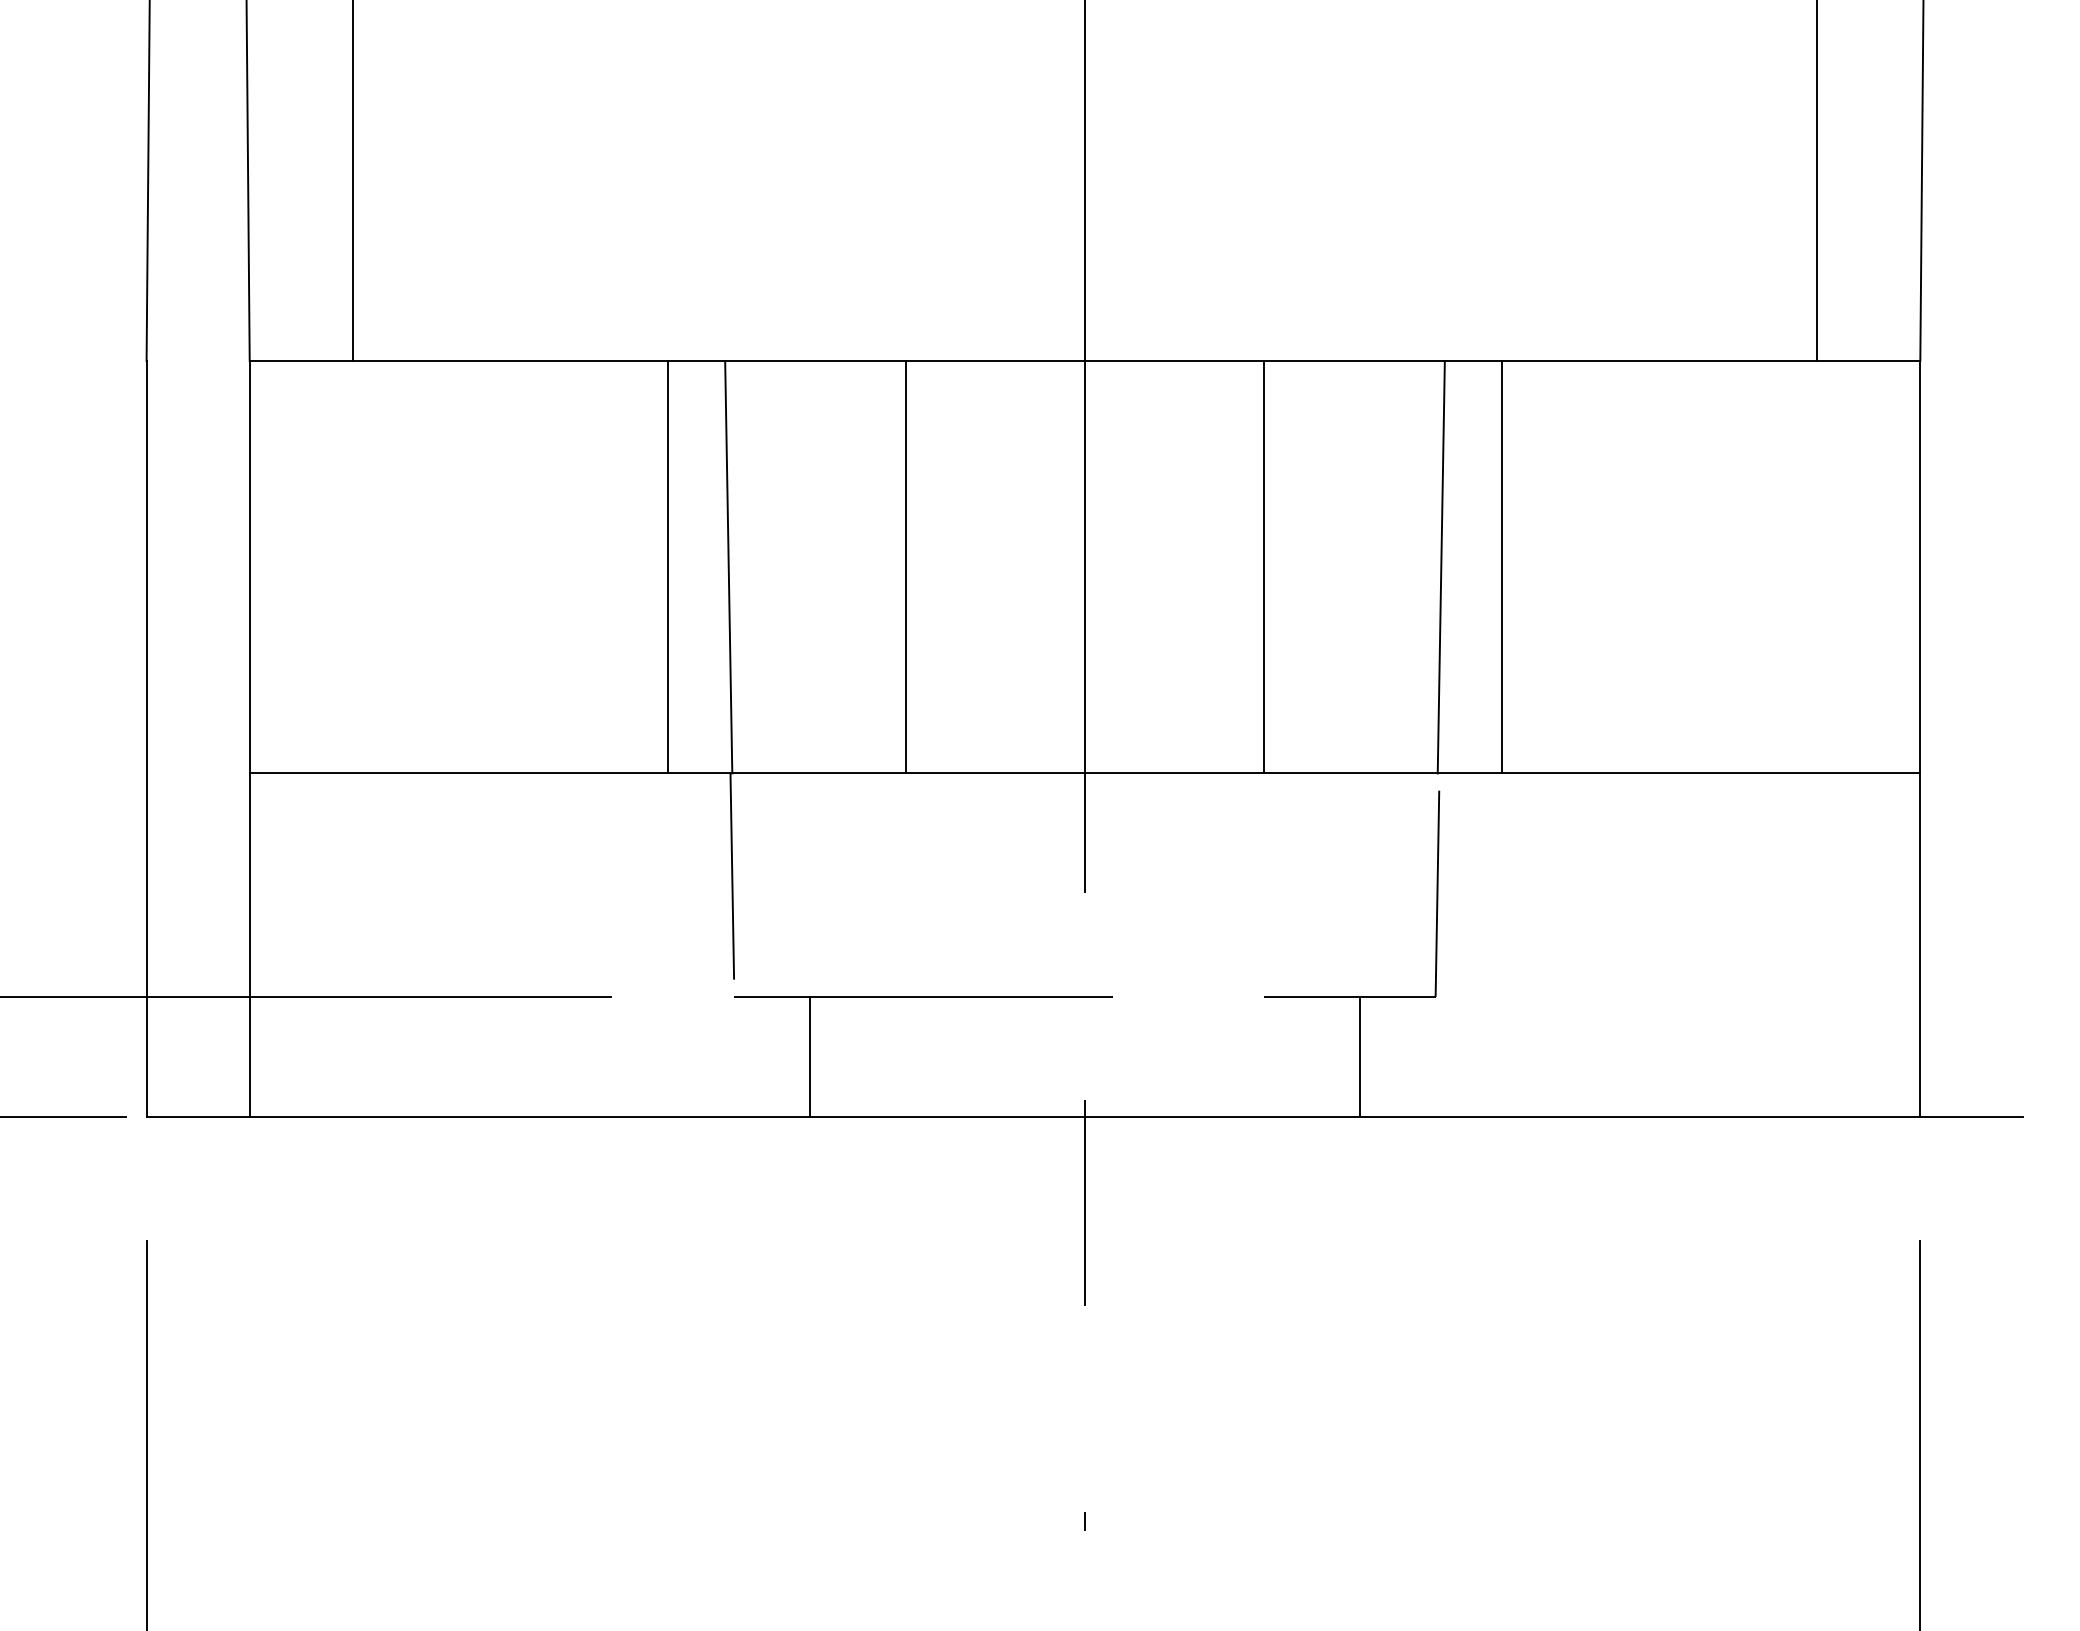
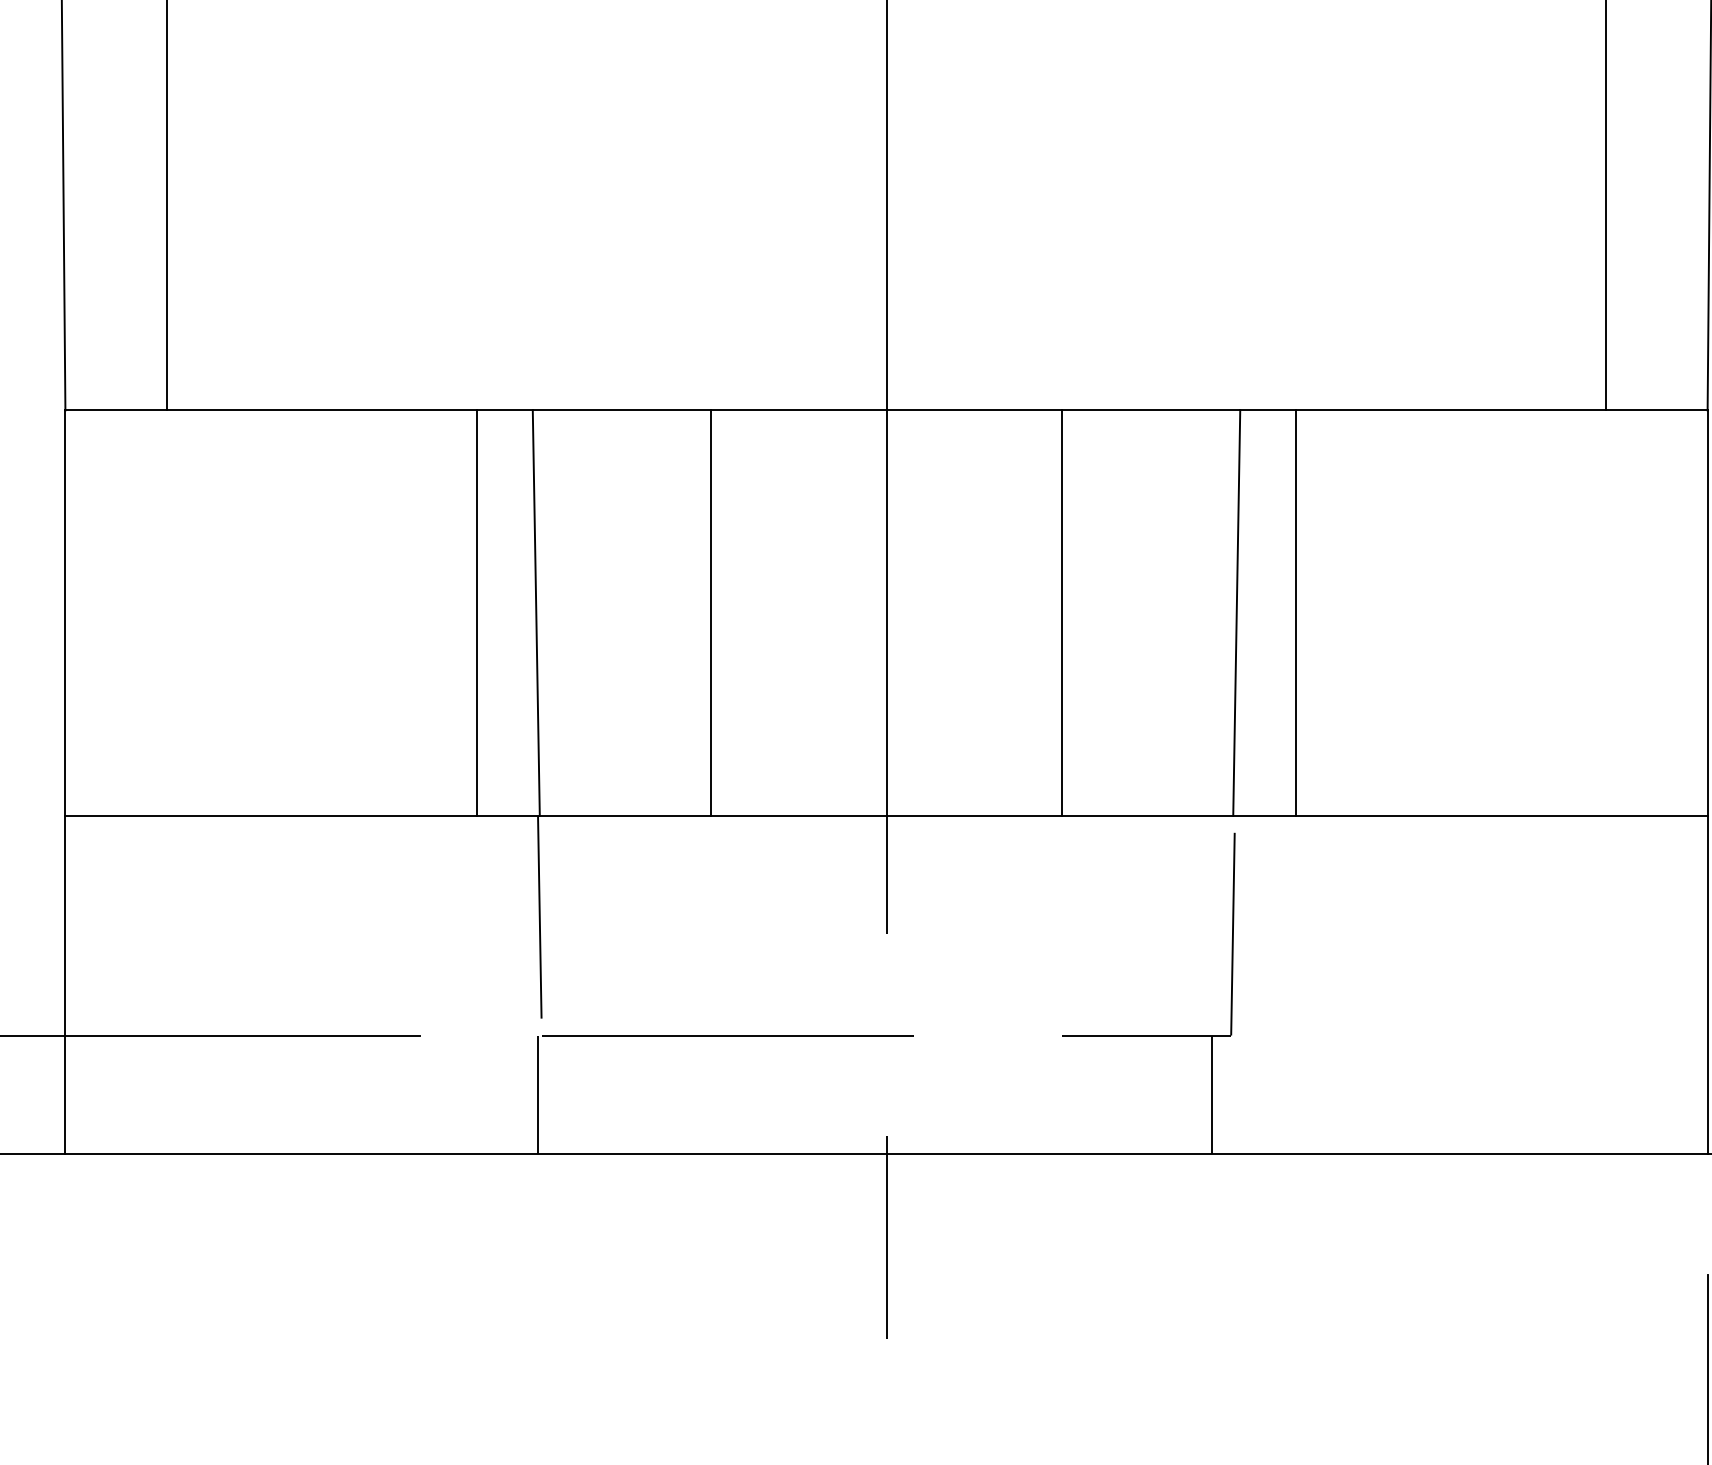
line: (809, 1056) -> (538, 1094), moved
line: (1360, 1056) -> (1212, 1094), moved

